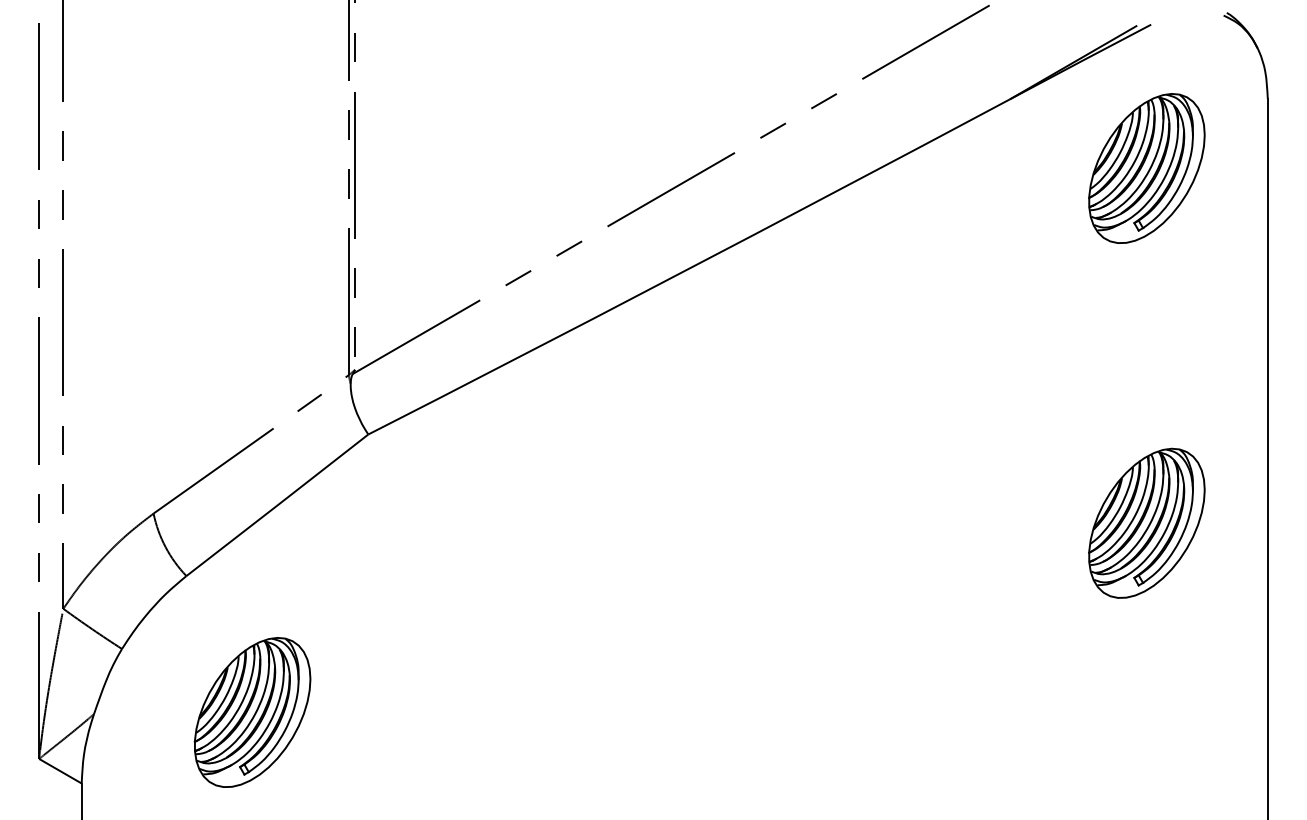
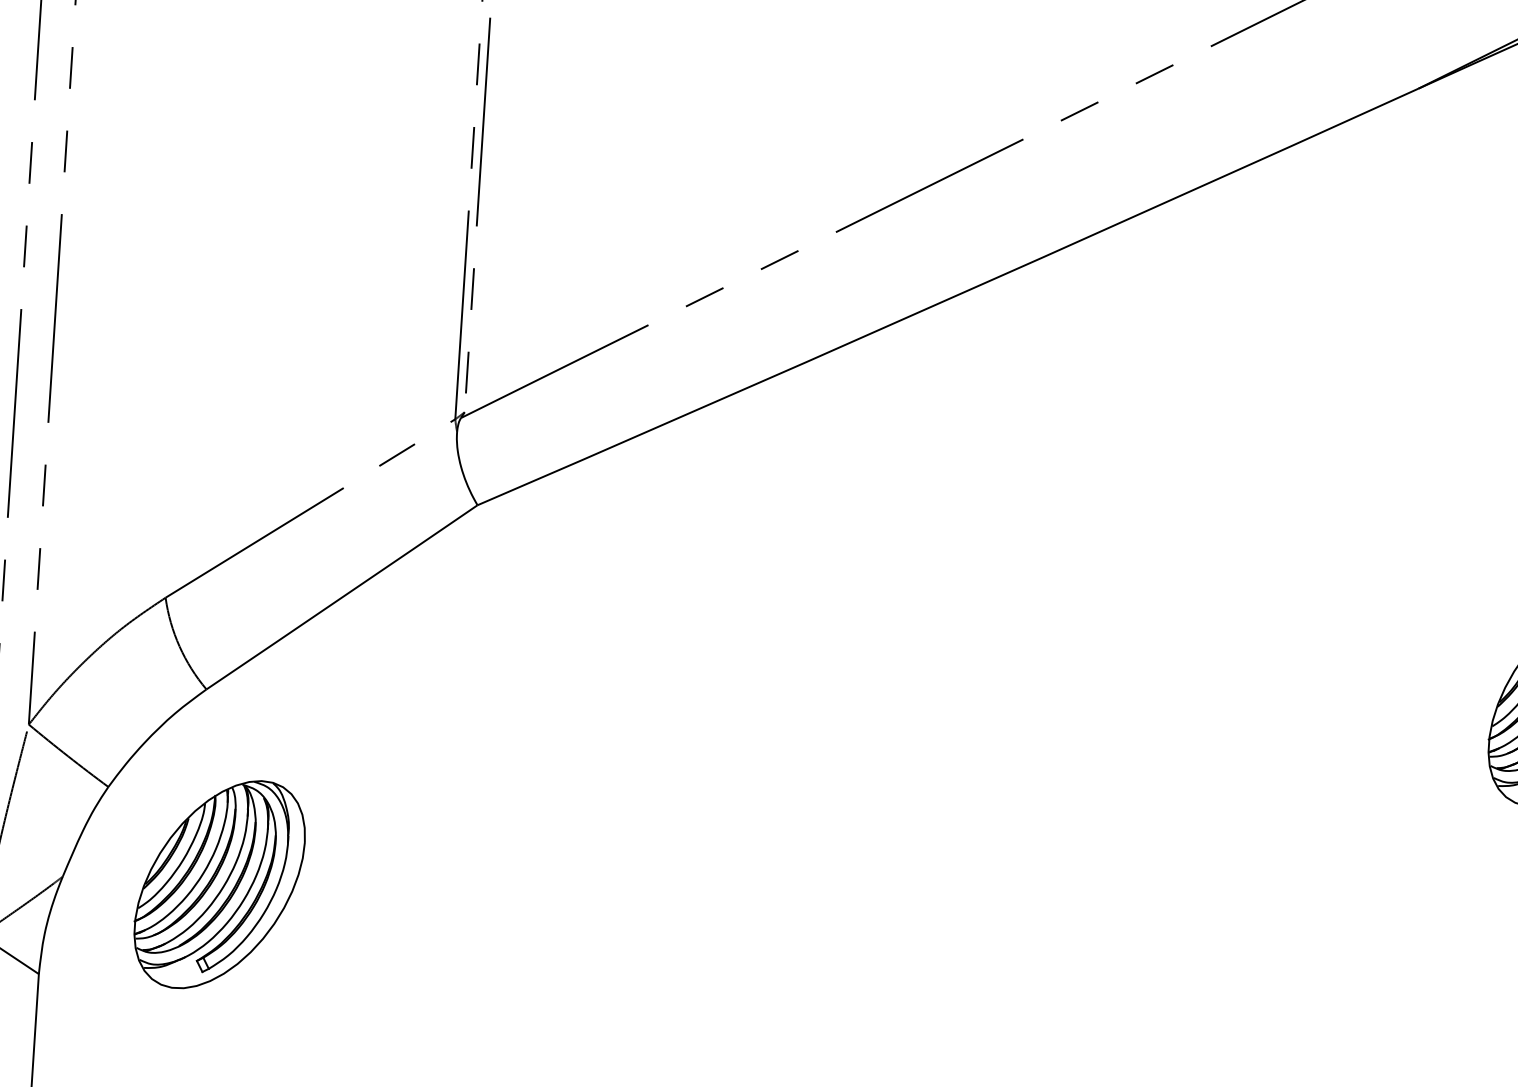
part: (252, 712) -> (219, 884), moved

